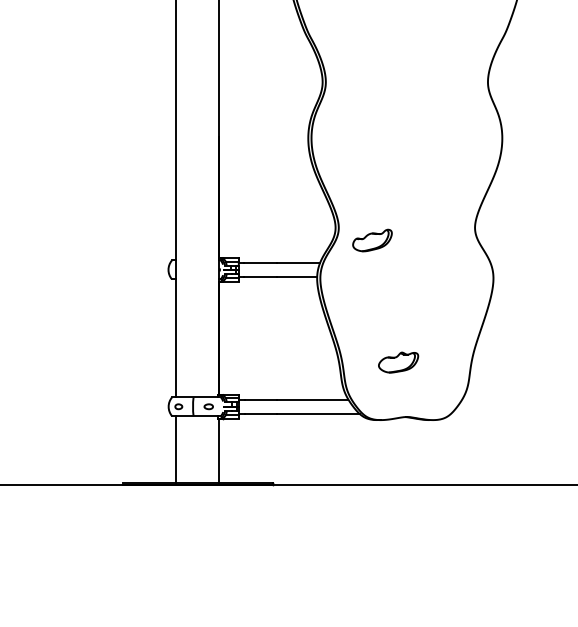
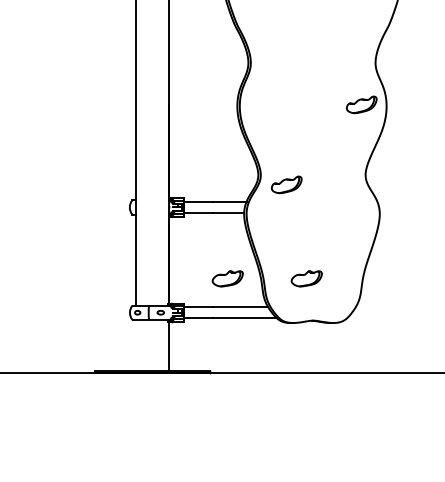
part: (469, 136) -> (361, 104), added
part: (295, 362) -> (227, 278), added
line: (175, 449) -> (135, 345), removed

